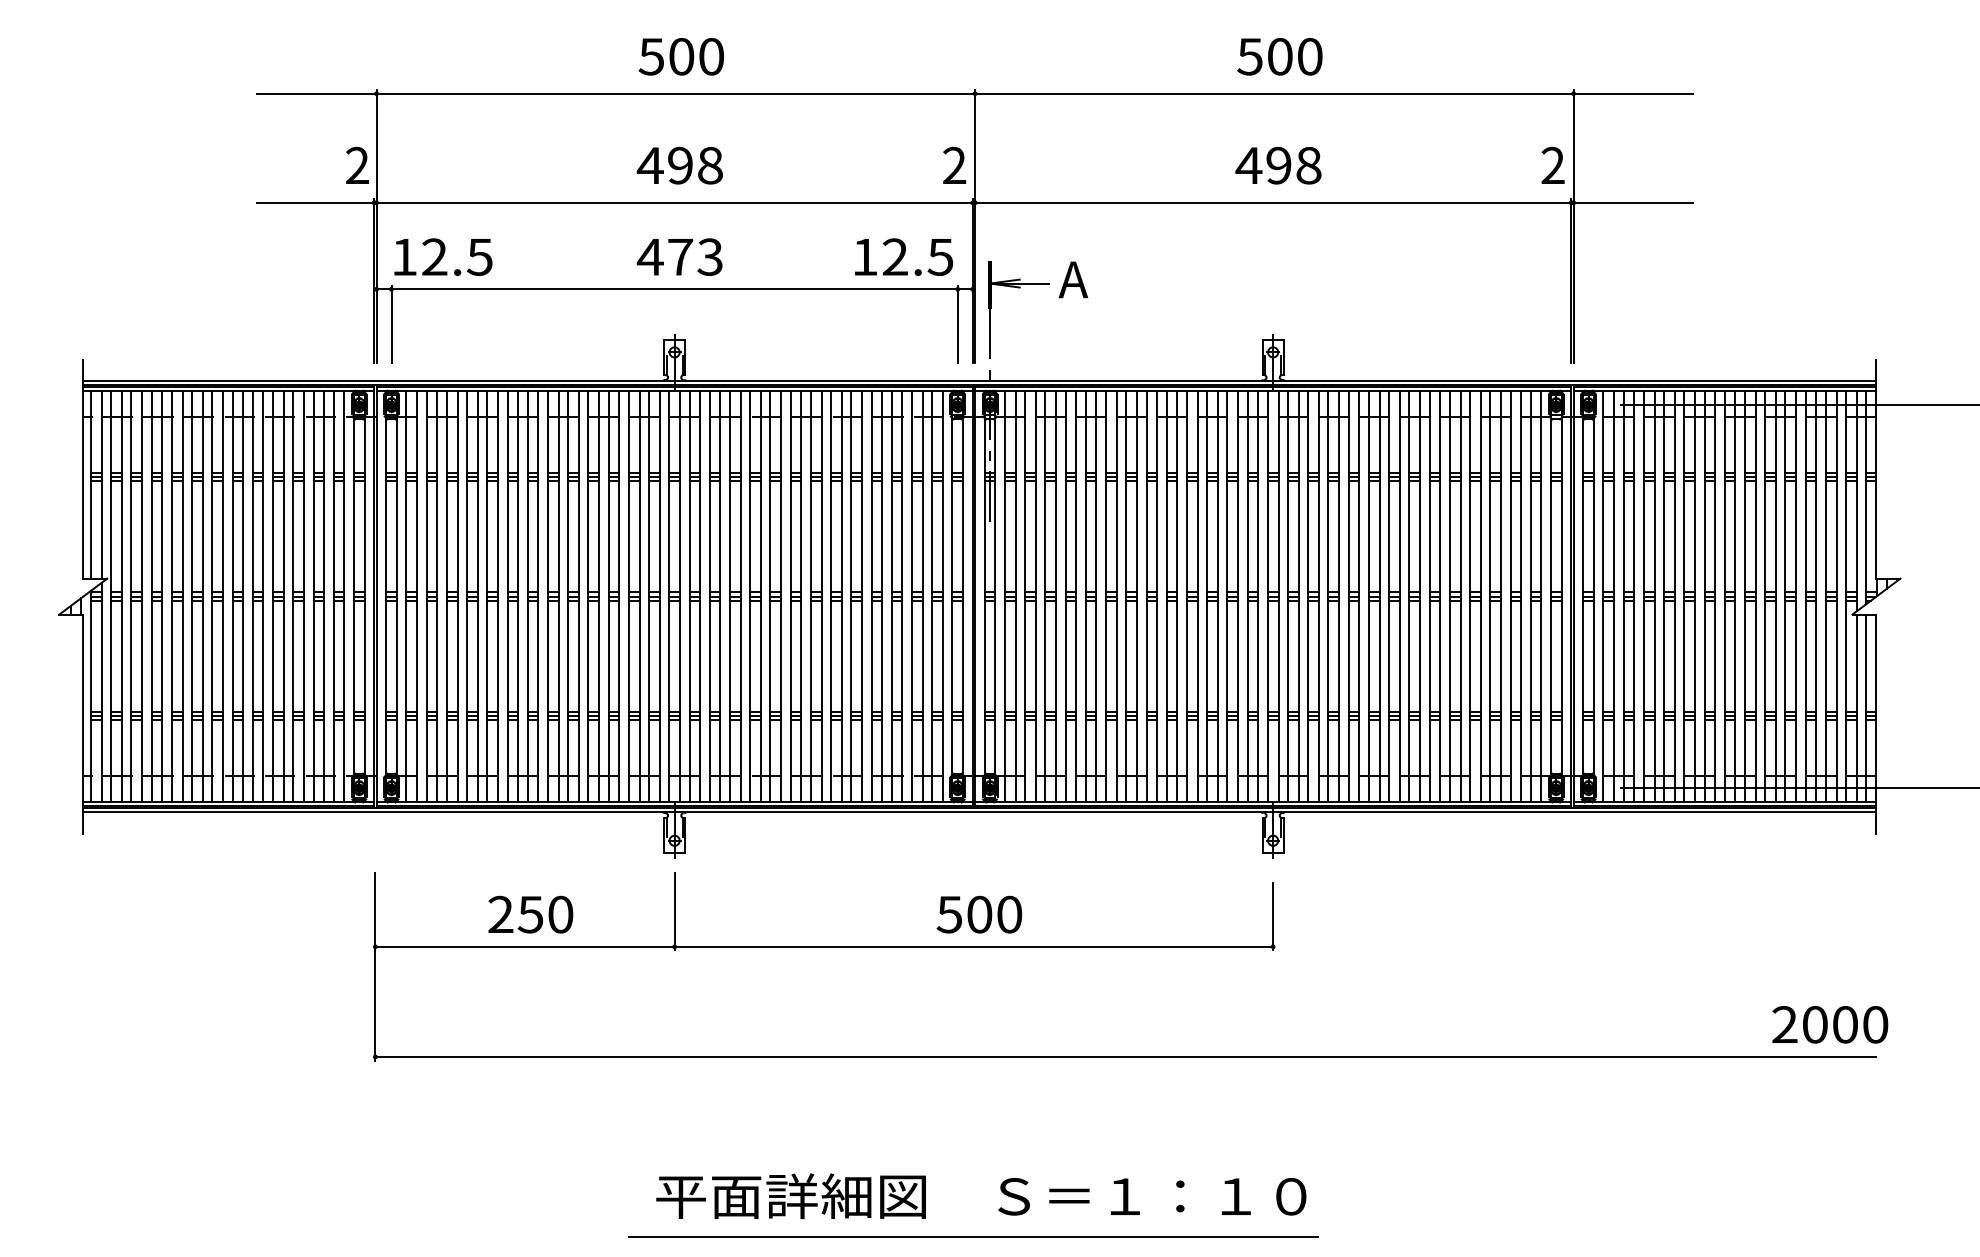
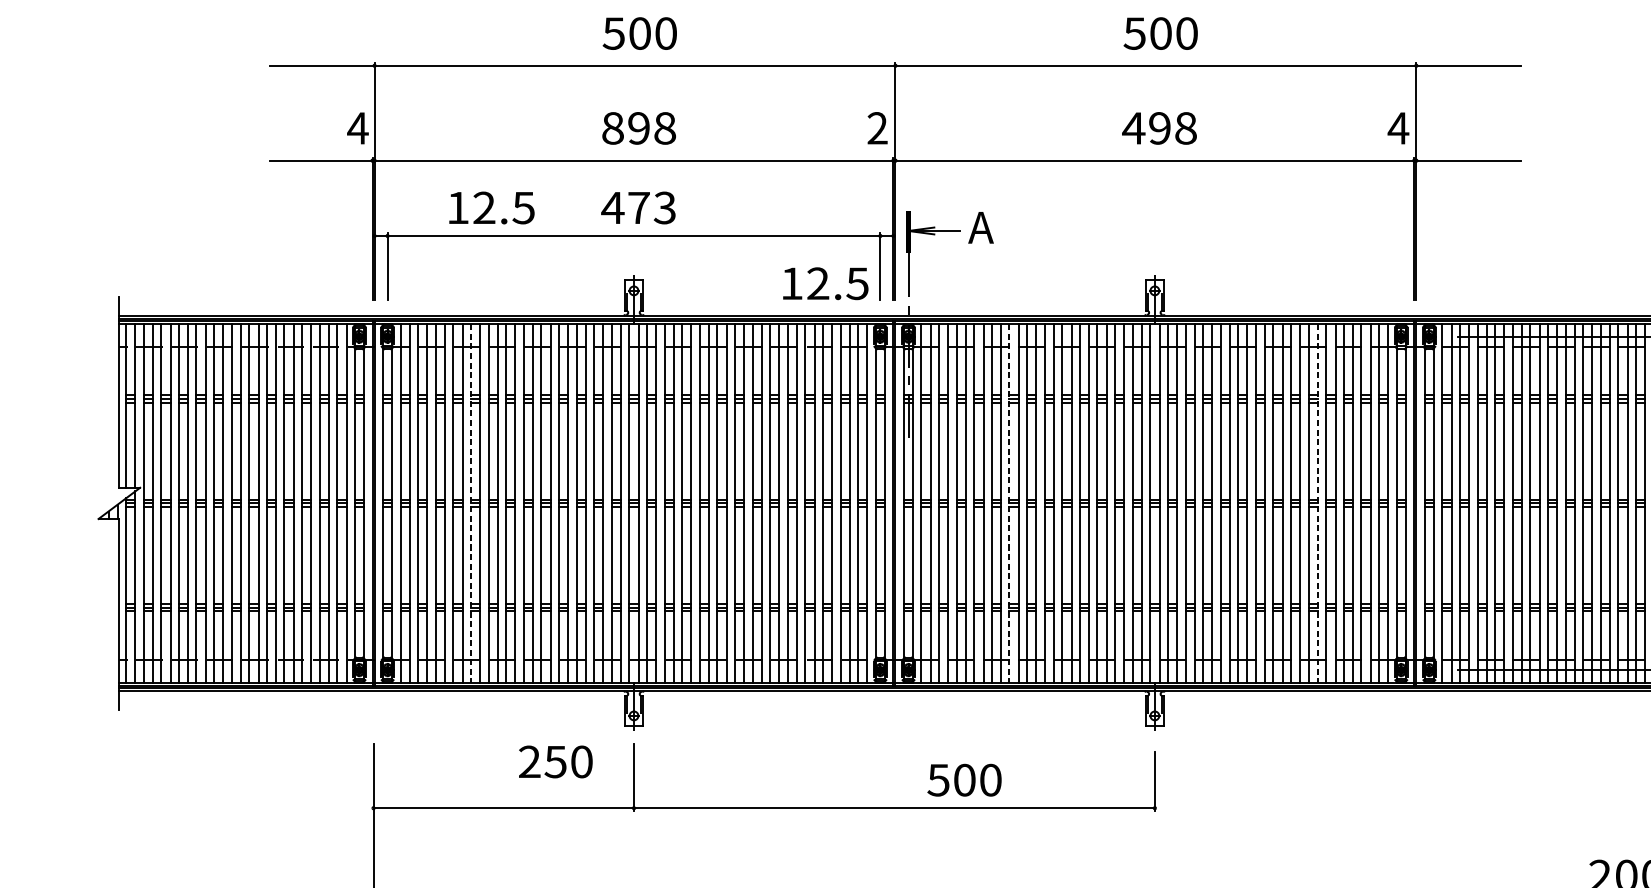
text: (357, 164) -> (357, 127), 2 -> 4
text: (1552, 164) -> (1397, 127), 2 -> 4
text: (649, 165) -> (612, 128), 498 -> 898
text: (443, 256) -> (492, 207), moved
text: (904, 256) -> (826, 283), moved
line: (487, 596) -> (471, 503), solid -> dashed
line: (1106, 596) -> (1009, 503), solid -> dashed
line: (1460, 596) -> (1317, 503), solid -> dashed
text: (530, 914) -> (555, 761), moved
text: (979, 914) -> (964, 780), moved

